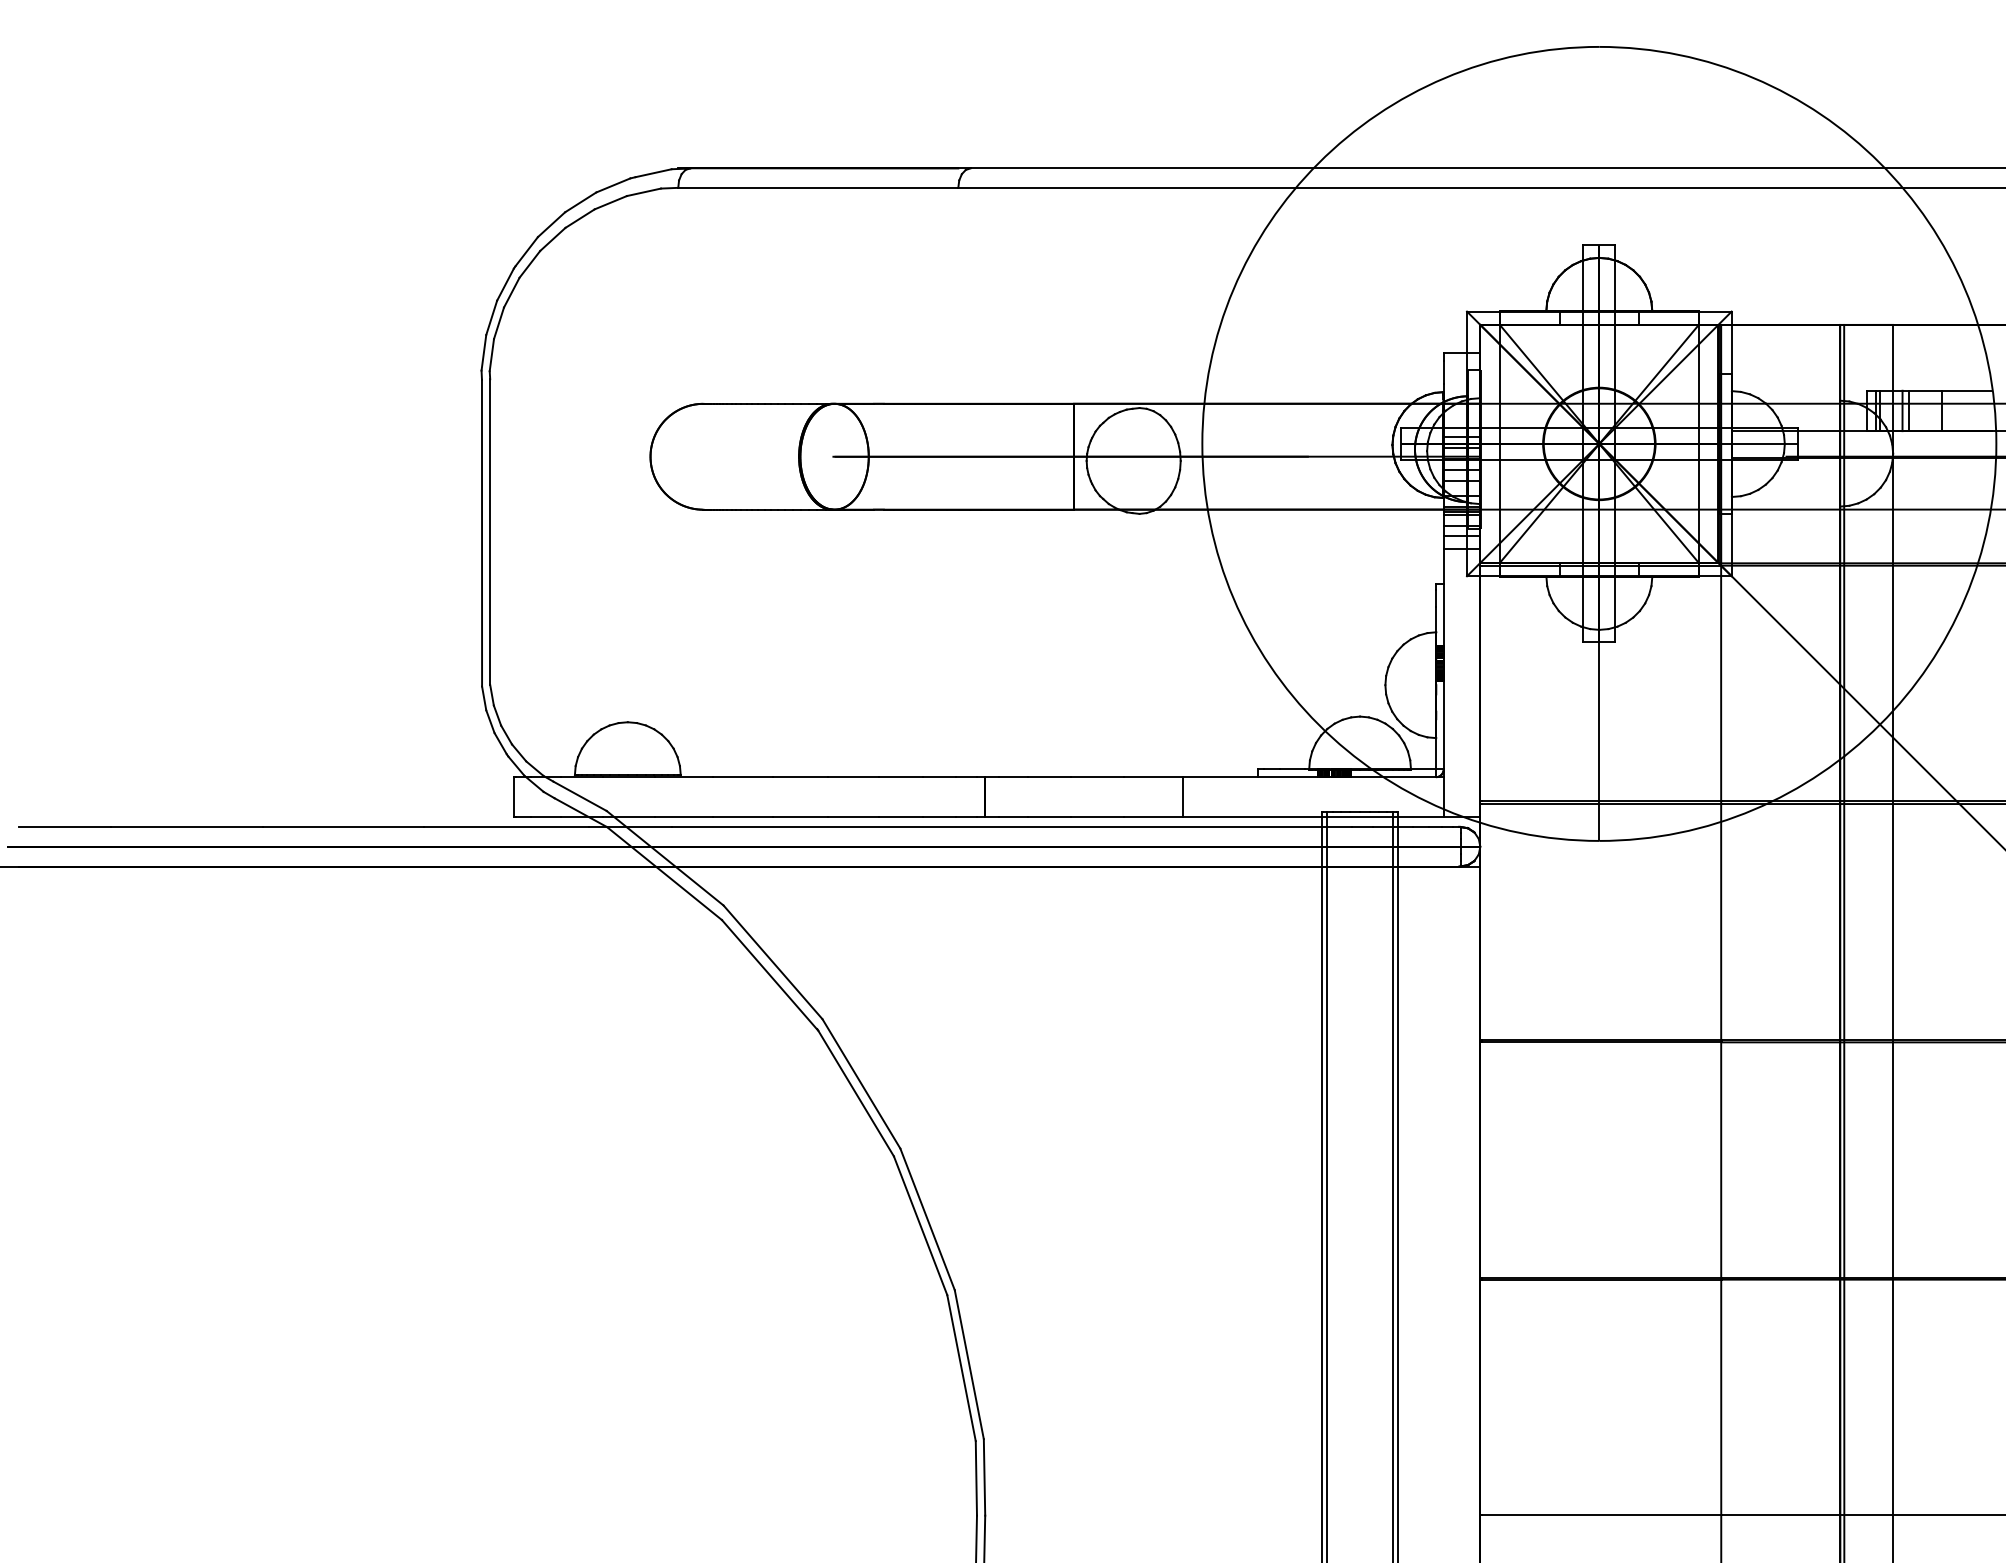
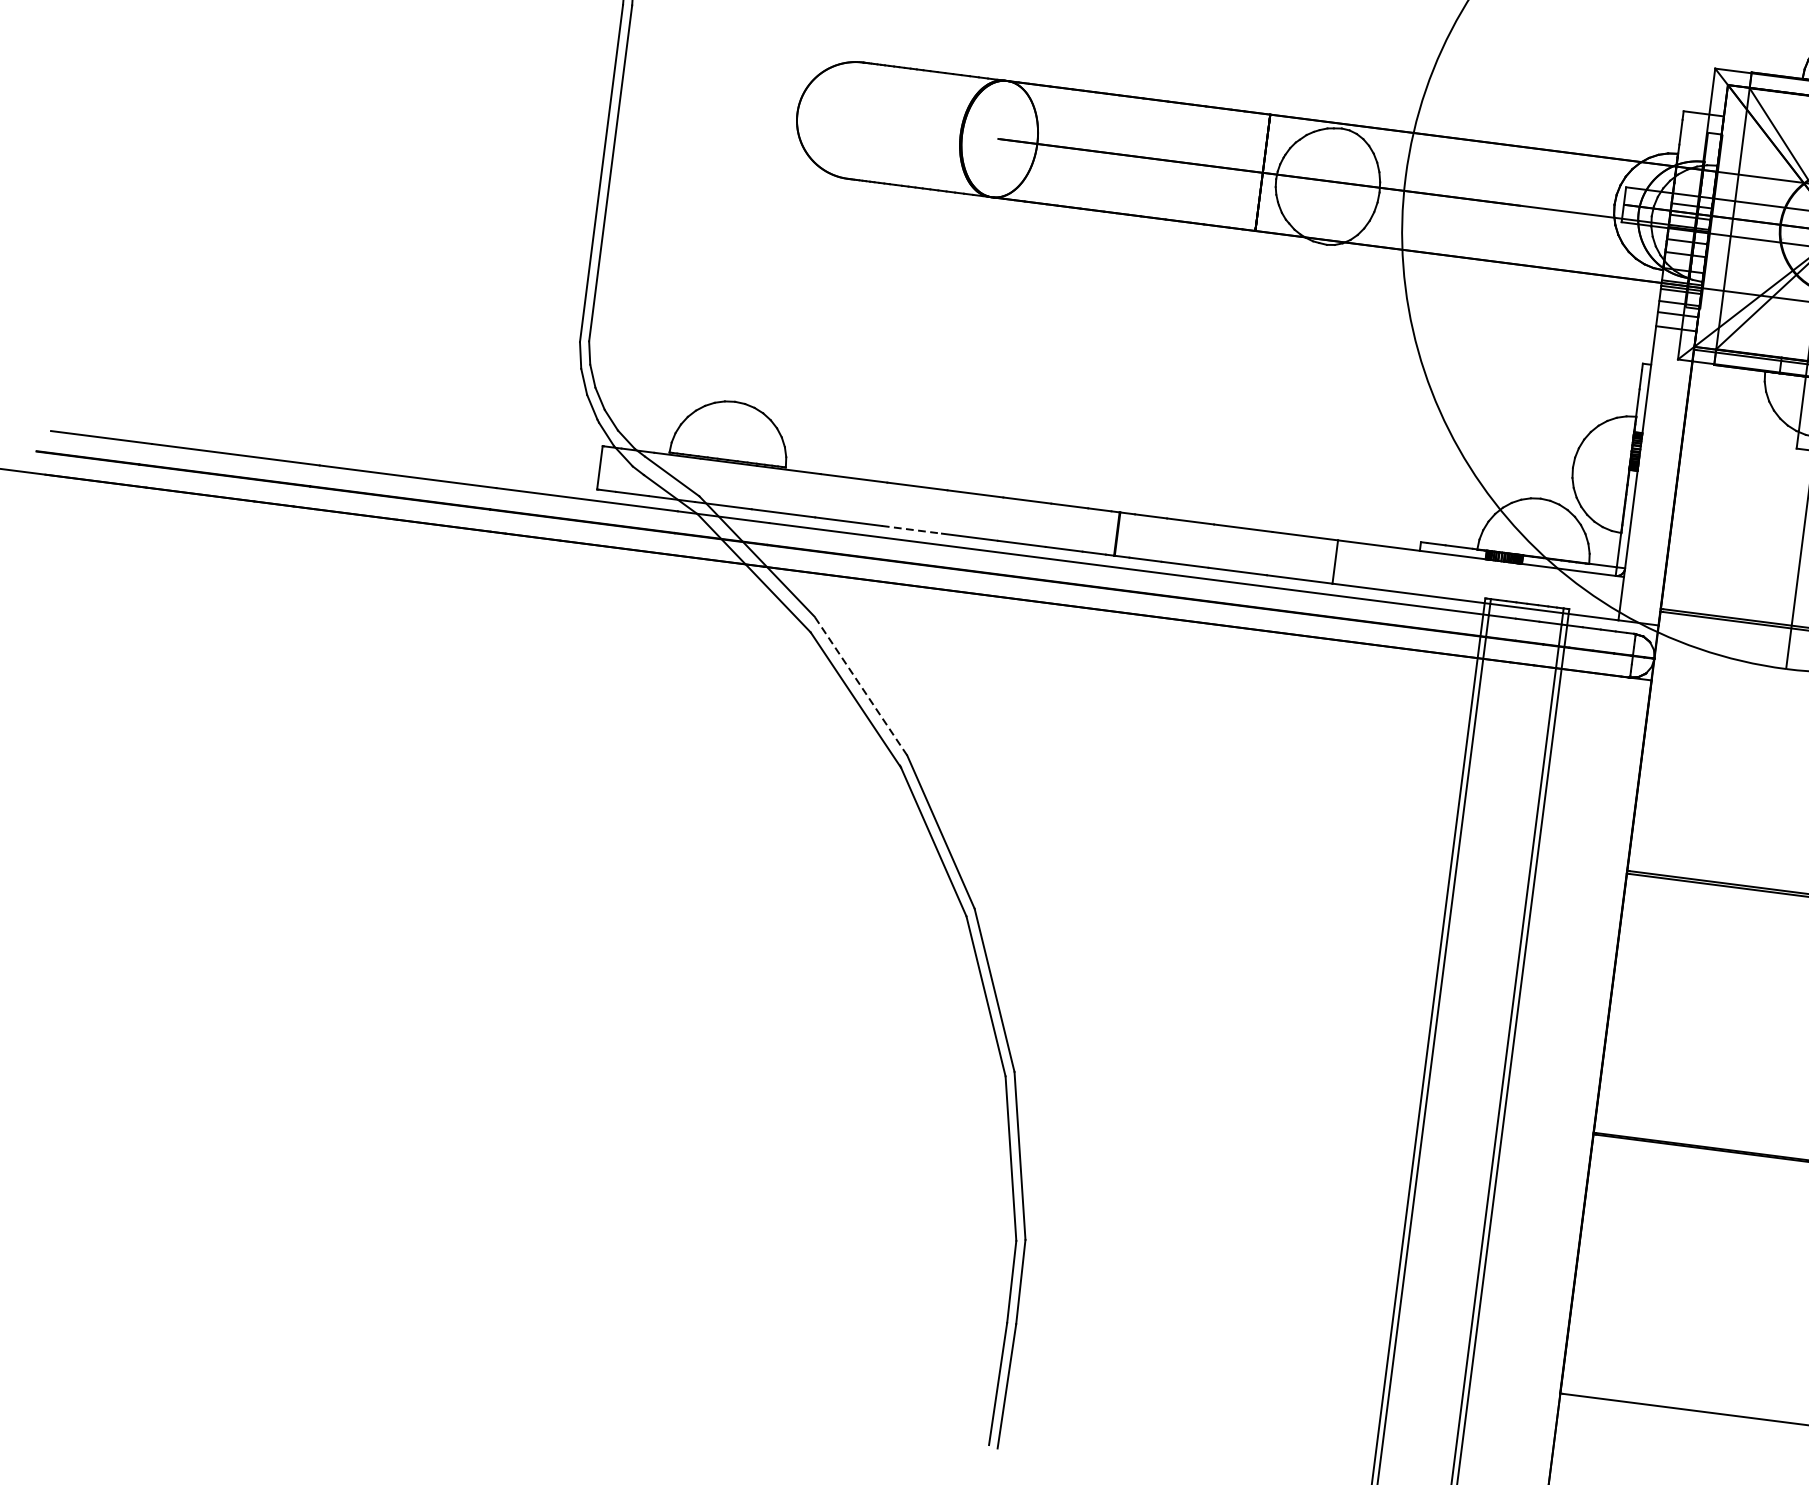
line: (801, 816) -> (912, 529), solid -> dashed
line: (772, 961) -> (860, 685), solid -> dashed

